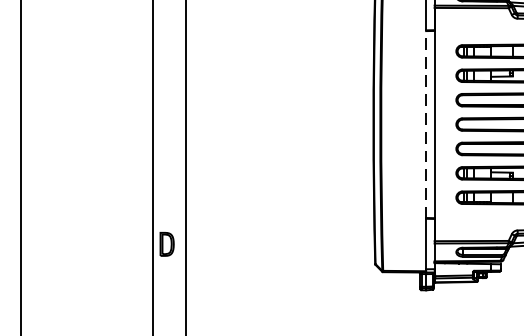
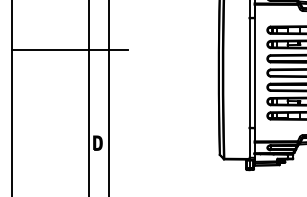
line: (120, 84) -> (70, 49), added
line: (425, 123) -> (249, 72), dashed -> solid

